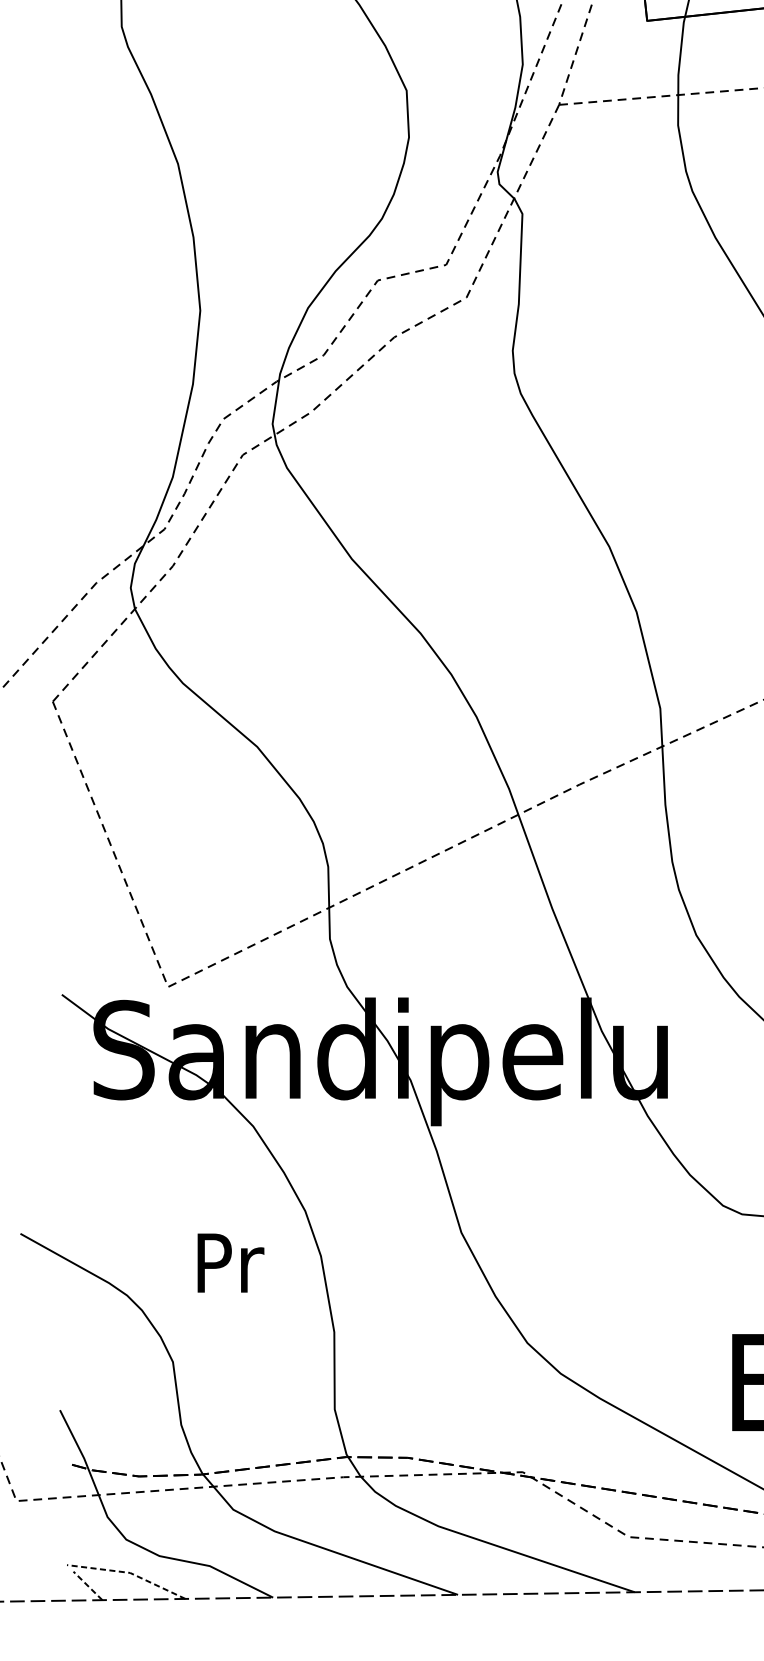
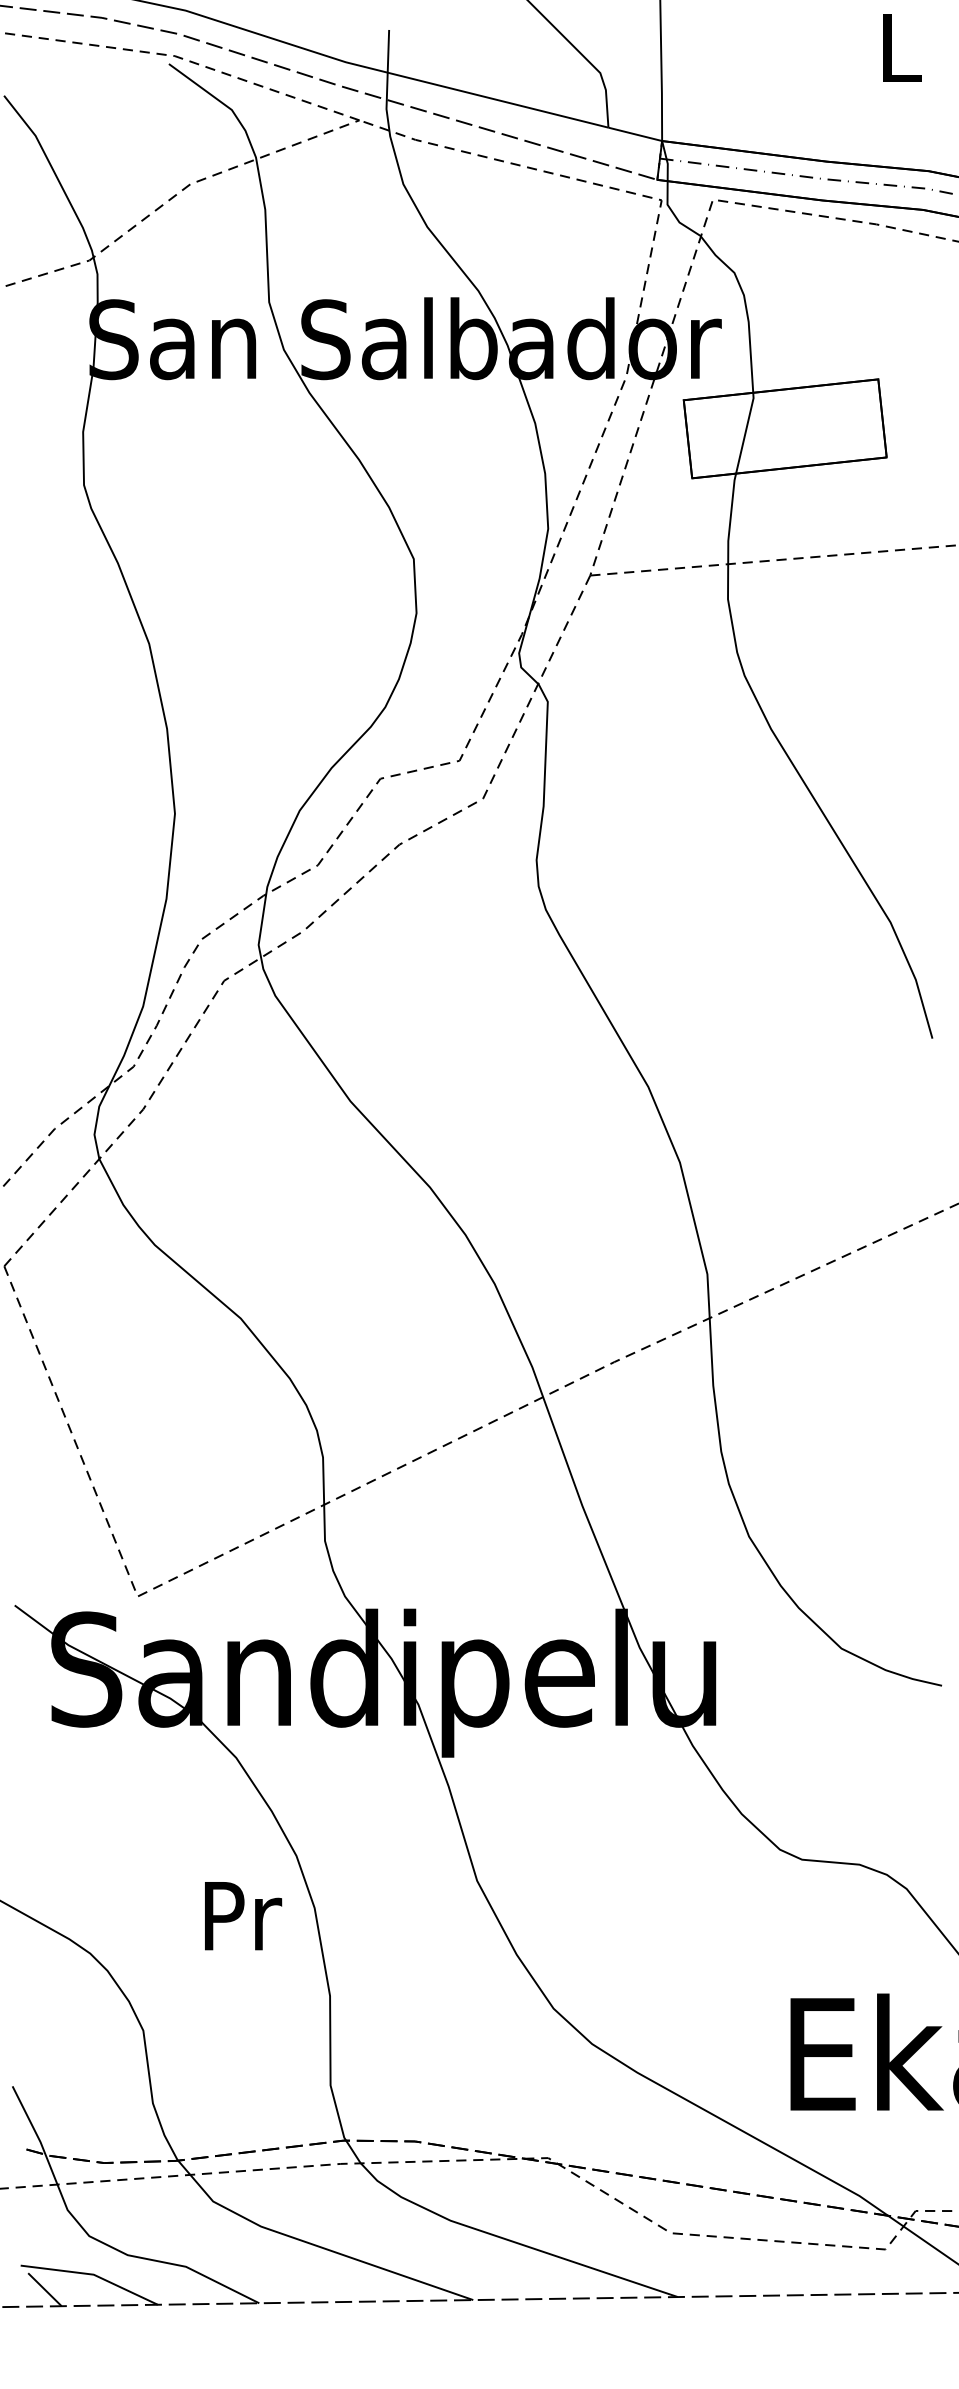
text: (231, 1263) -> (243, 1916), moved
line: (129, 1572) -> (92, 2274), dashed -> solid
line: (87, 1585) -> (44, 2289), dashed -> solid

